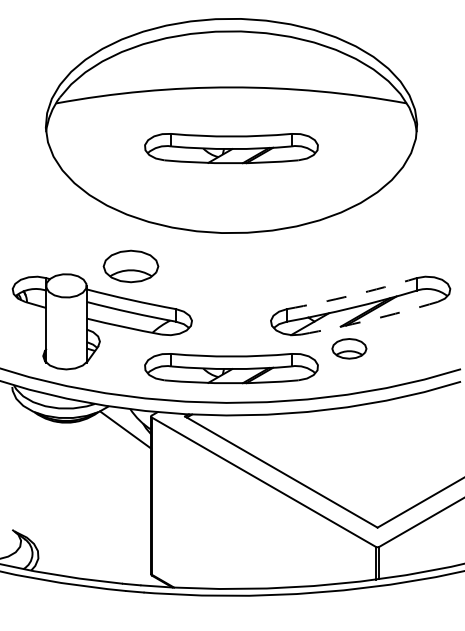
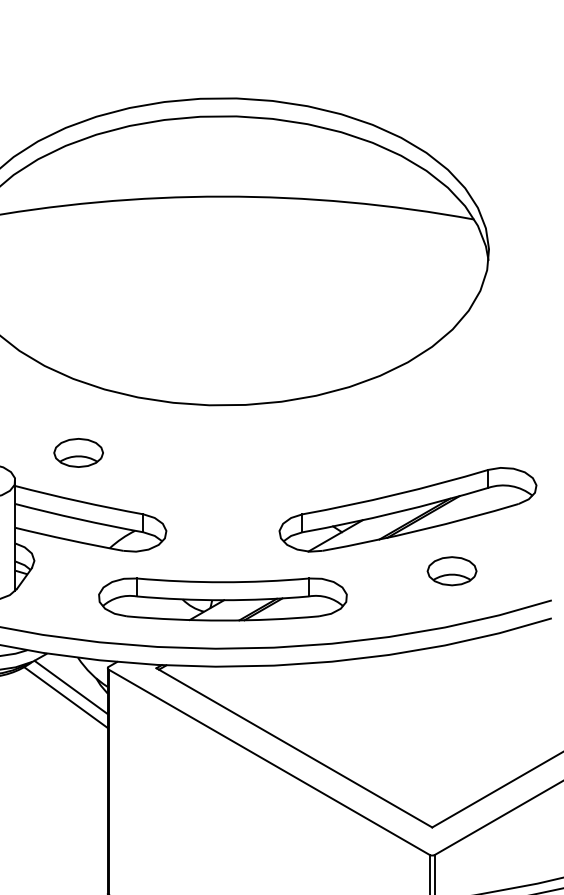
part: (231, 148) -> (222, 284), removed
part: (130, 265) -> (78, 451), size x0.62
arc: (352, 295) -> (396, 494), dashed -> solid
arc: (369, 320) -> (420, 530), dashed -> solid
part: (349, 348) -> (452, 570), moved
line: (122, 436) -> (66, 696), added

